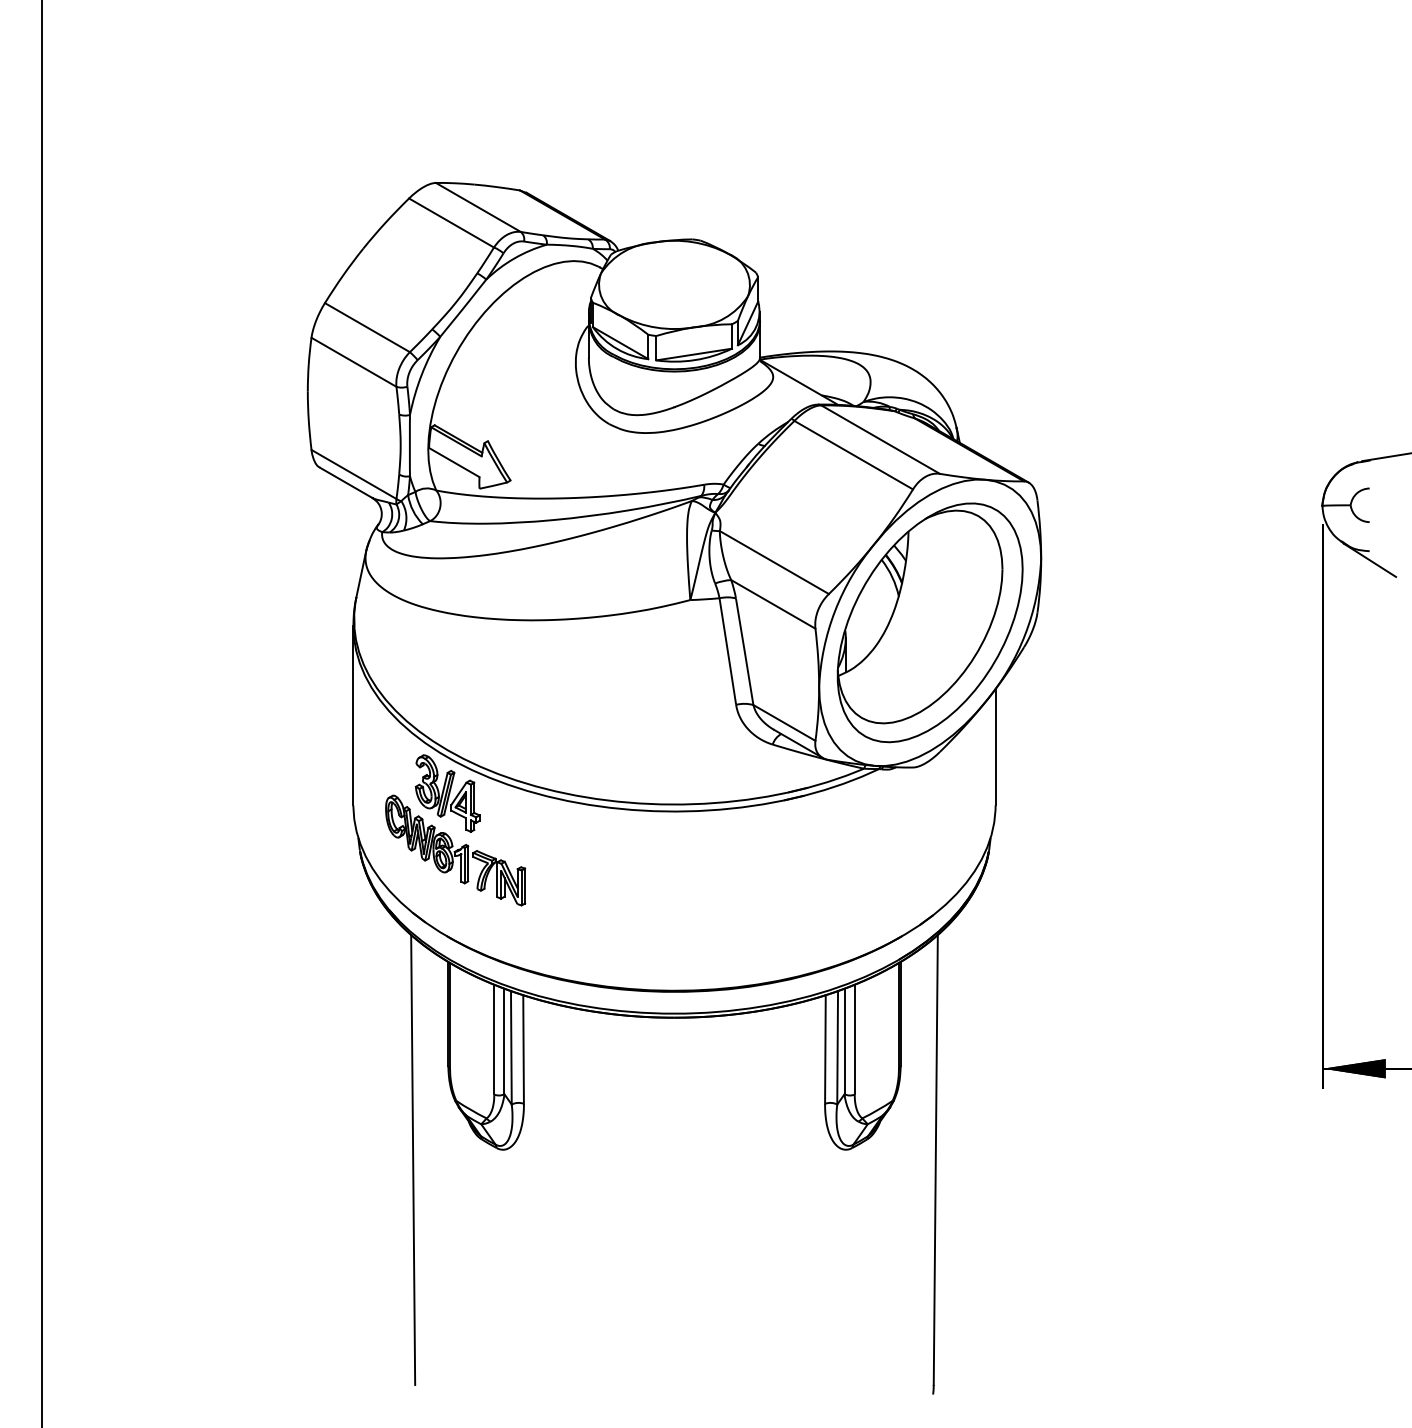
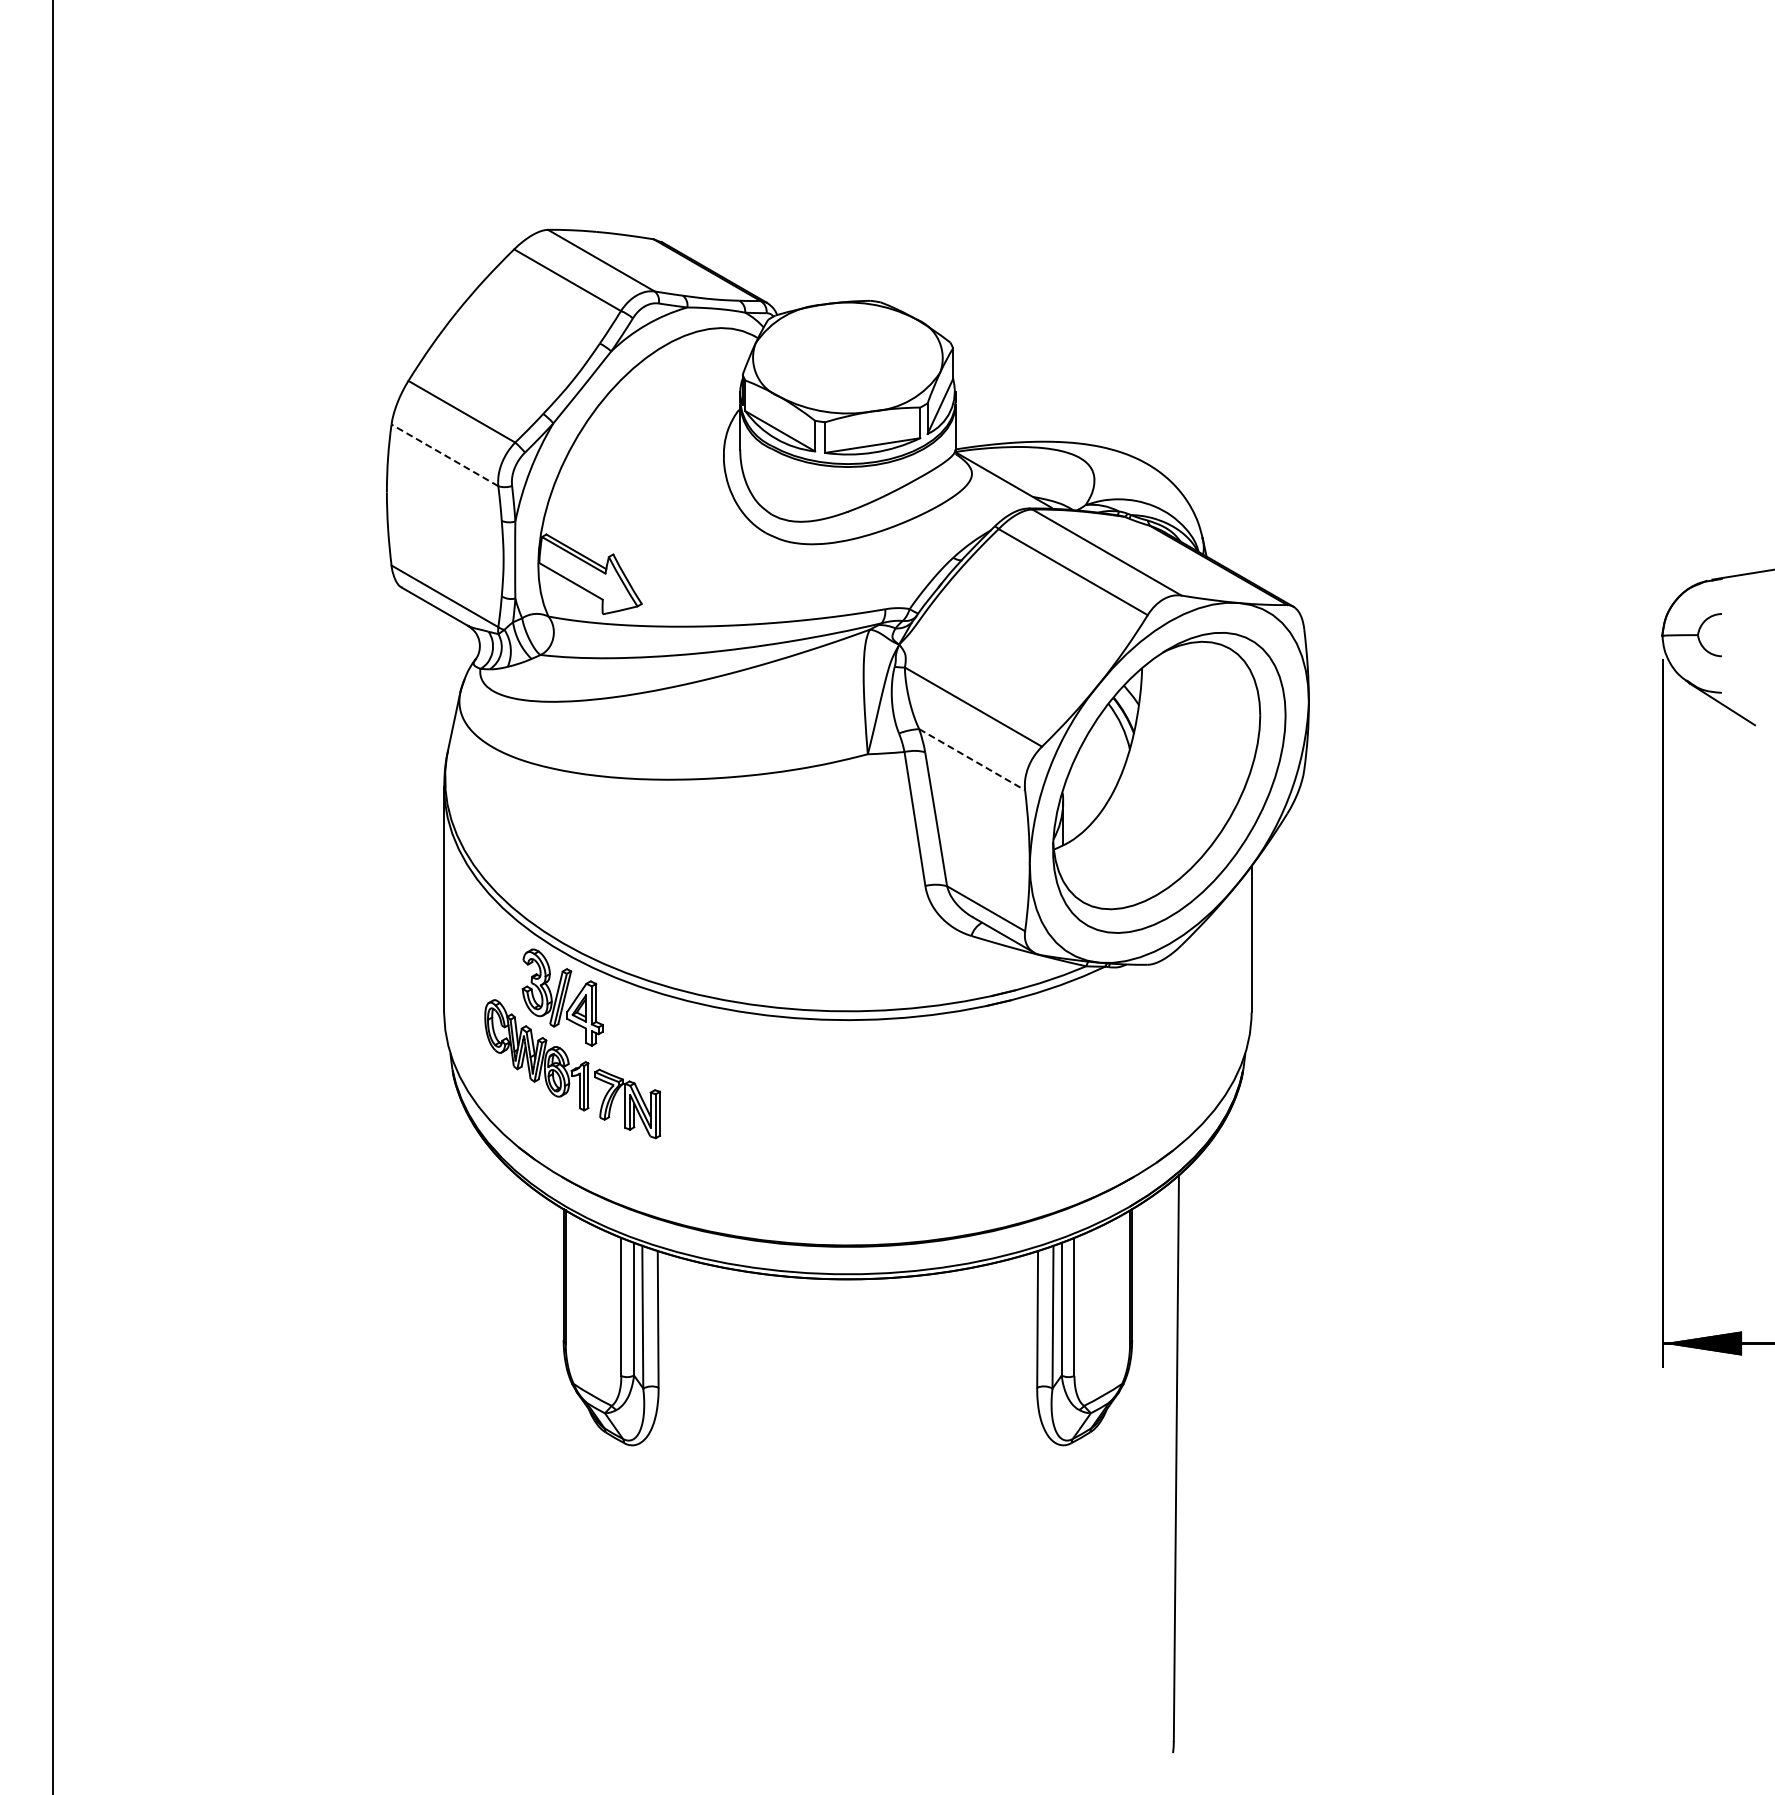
line: (353, 362) -> (444, 455), solid -> dashed
line: (773, 604) -> (972, 759), solid -> dashed
line: (412, 1160) -> (518, 1458), removed

